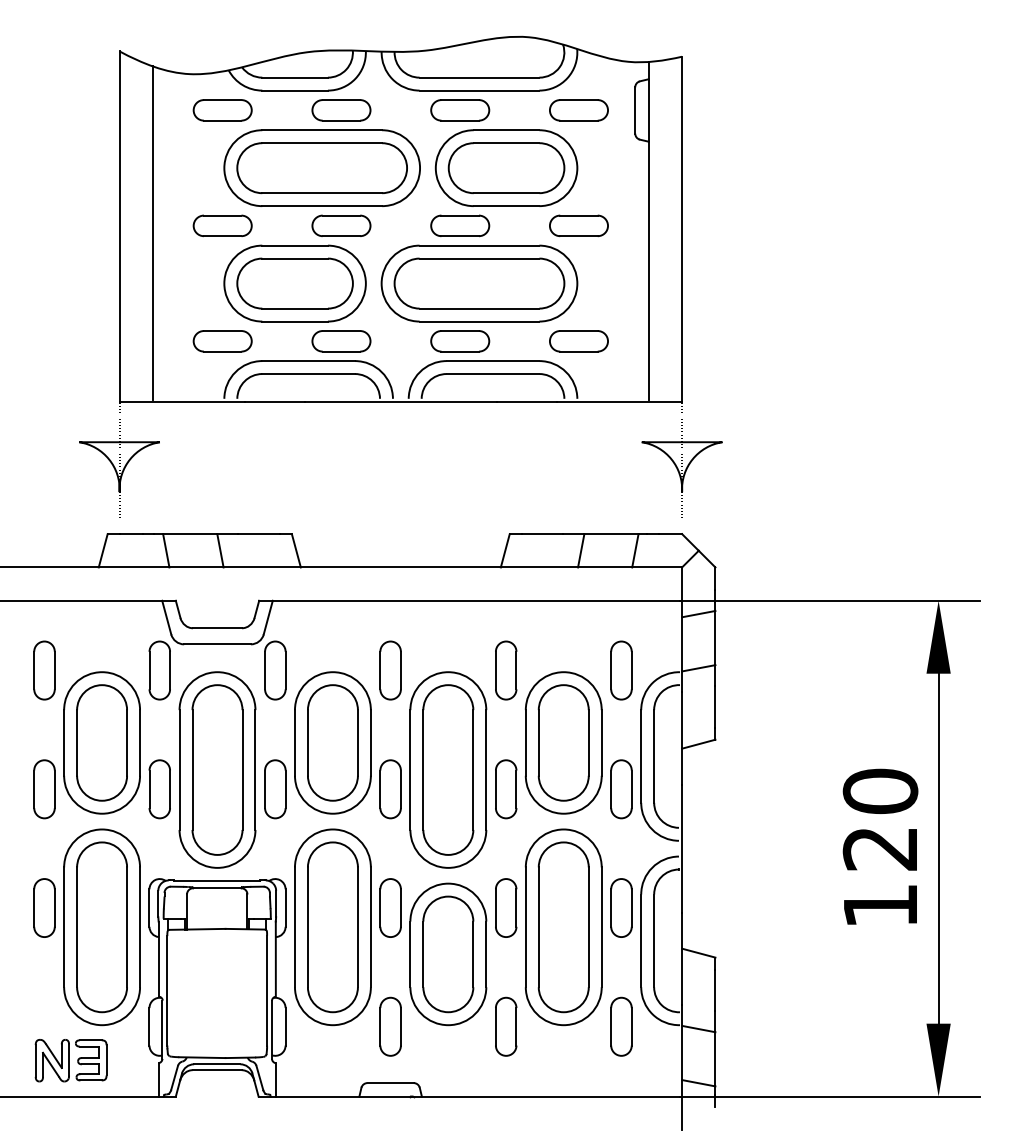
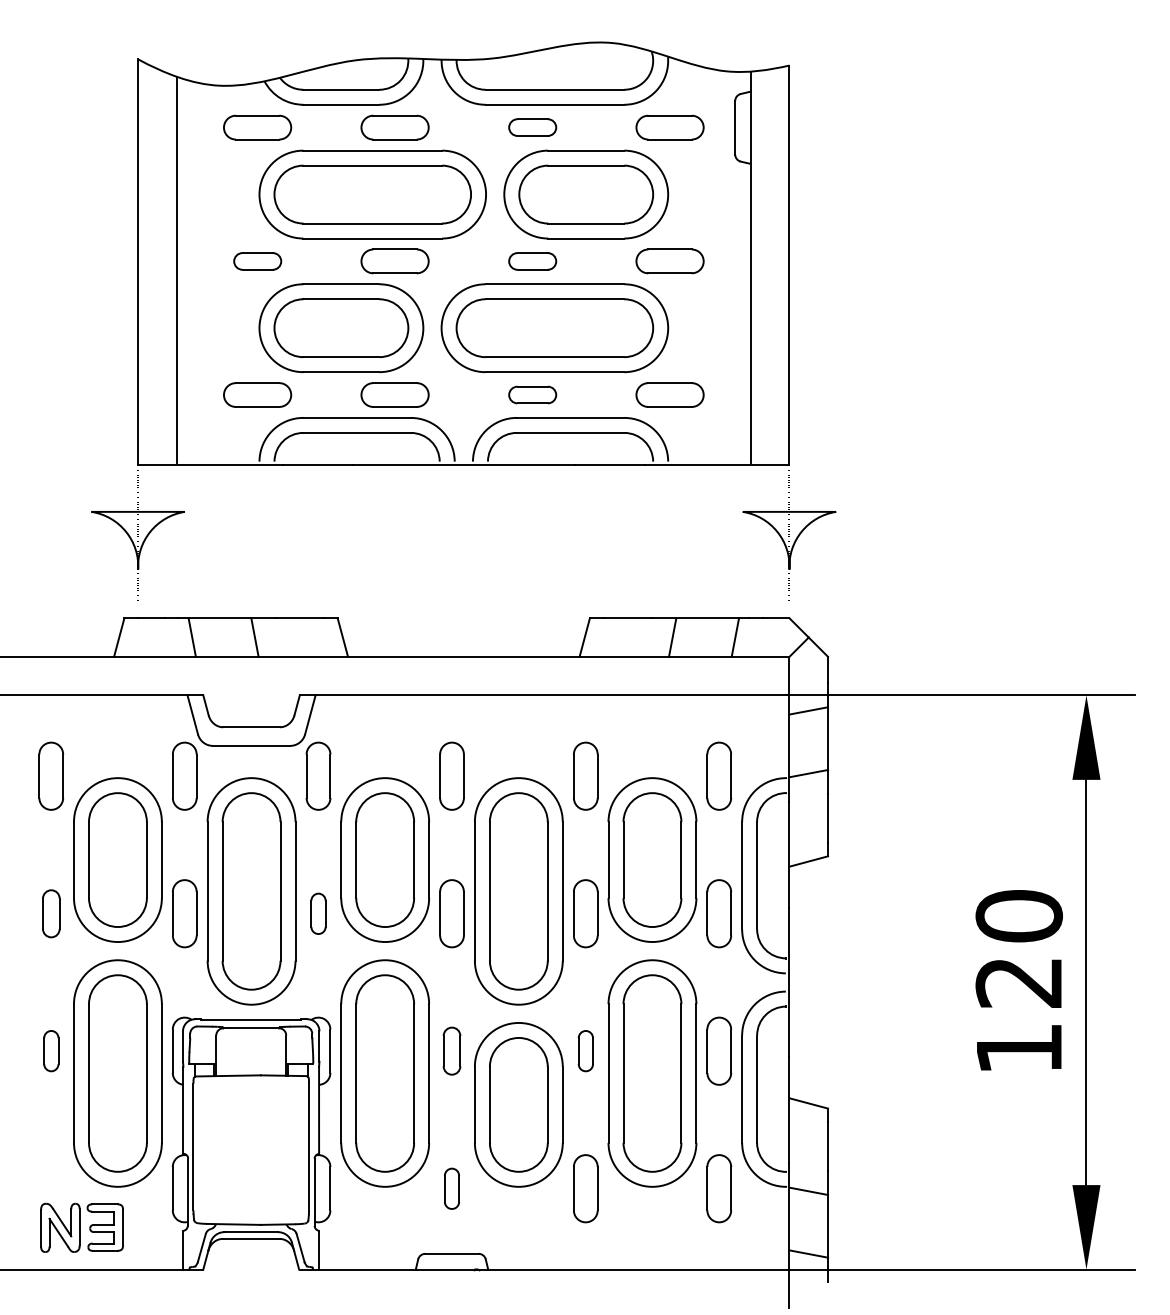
part: (460, 110) -> (532, 127), size x0.7
part: (222, 225) -> (257, 261), size x0.7
part: (460, 225) -> (532, 261), size x0.7
part: (460, 340) -> (532, 394), size x0.7
part: (44, 789) -> (51, 913), size x0.7
part: (275, 789) -> (318, 913), size x0.6
part: (44, 907) -> (51, 1050), size x0.6
part: (390, 907) -> (451, 1050), size x0.7
part: (505, 907) -> (585, 1050), size x0.6
part: (390, 1026) -> (451, 1188), size x0.6

